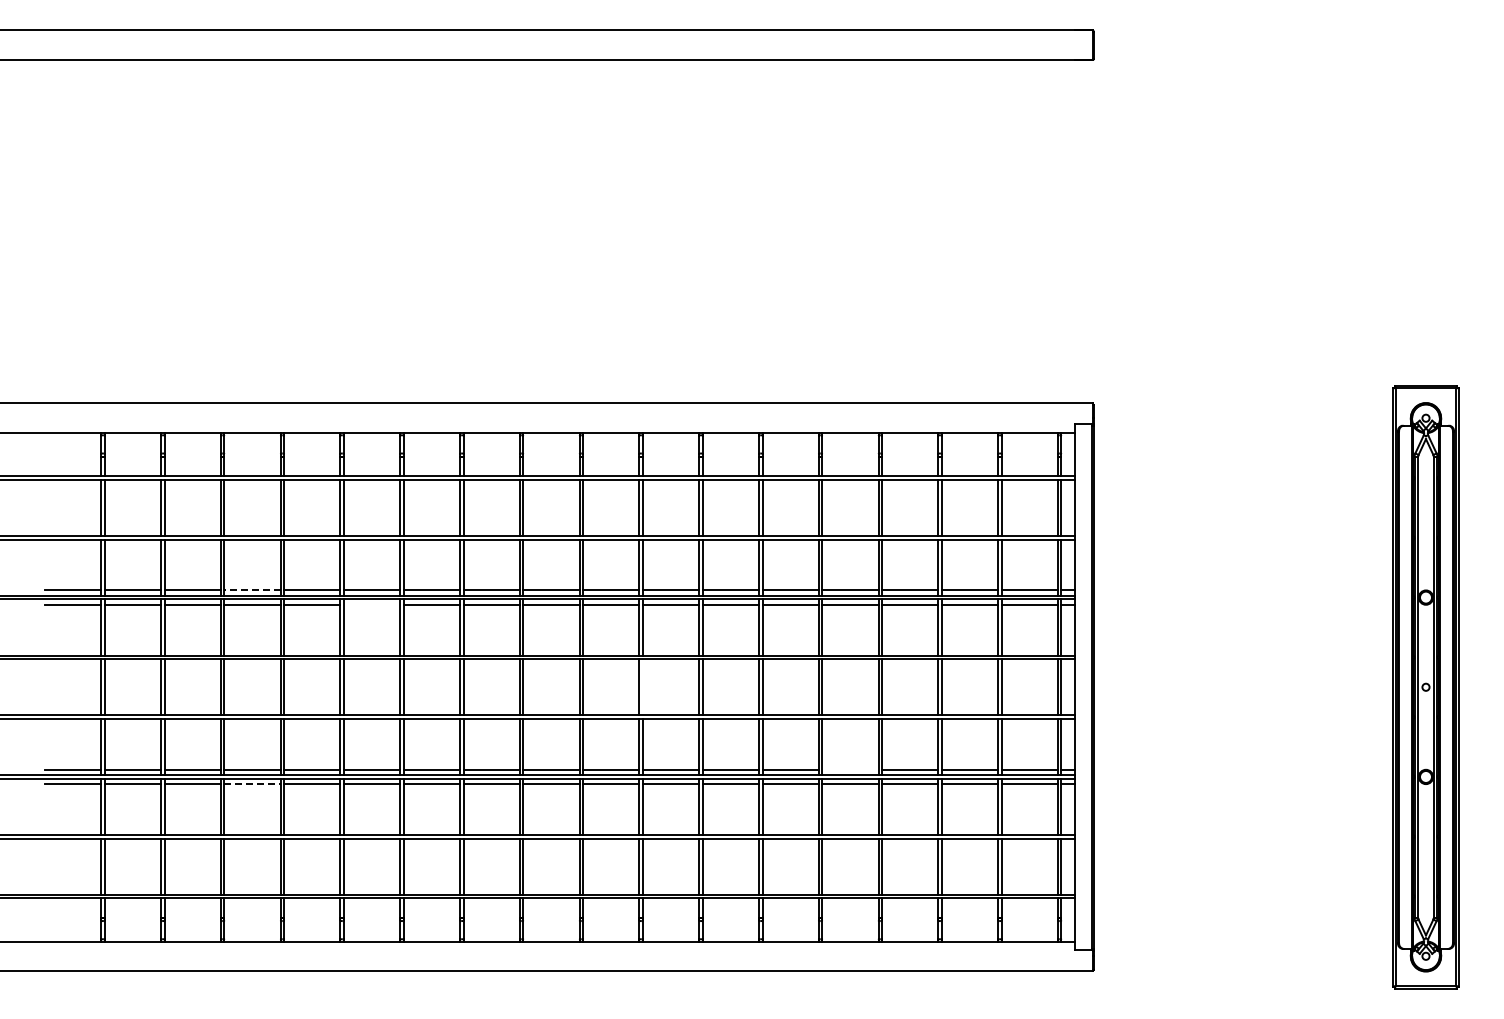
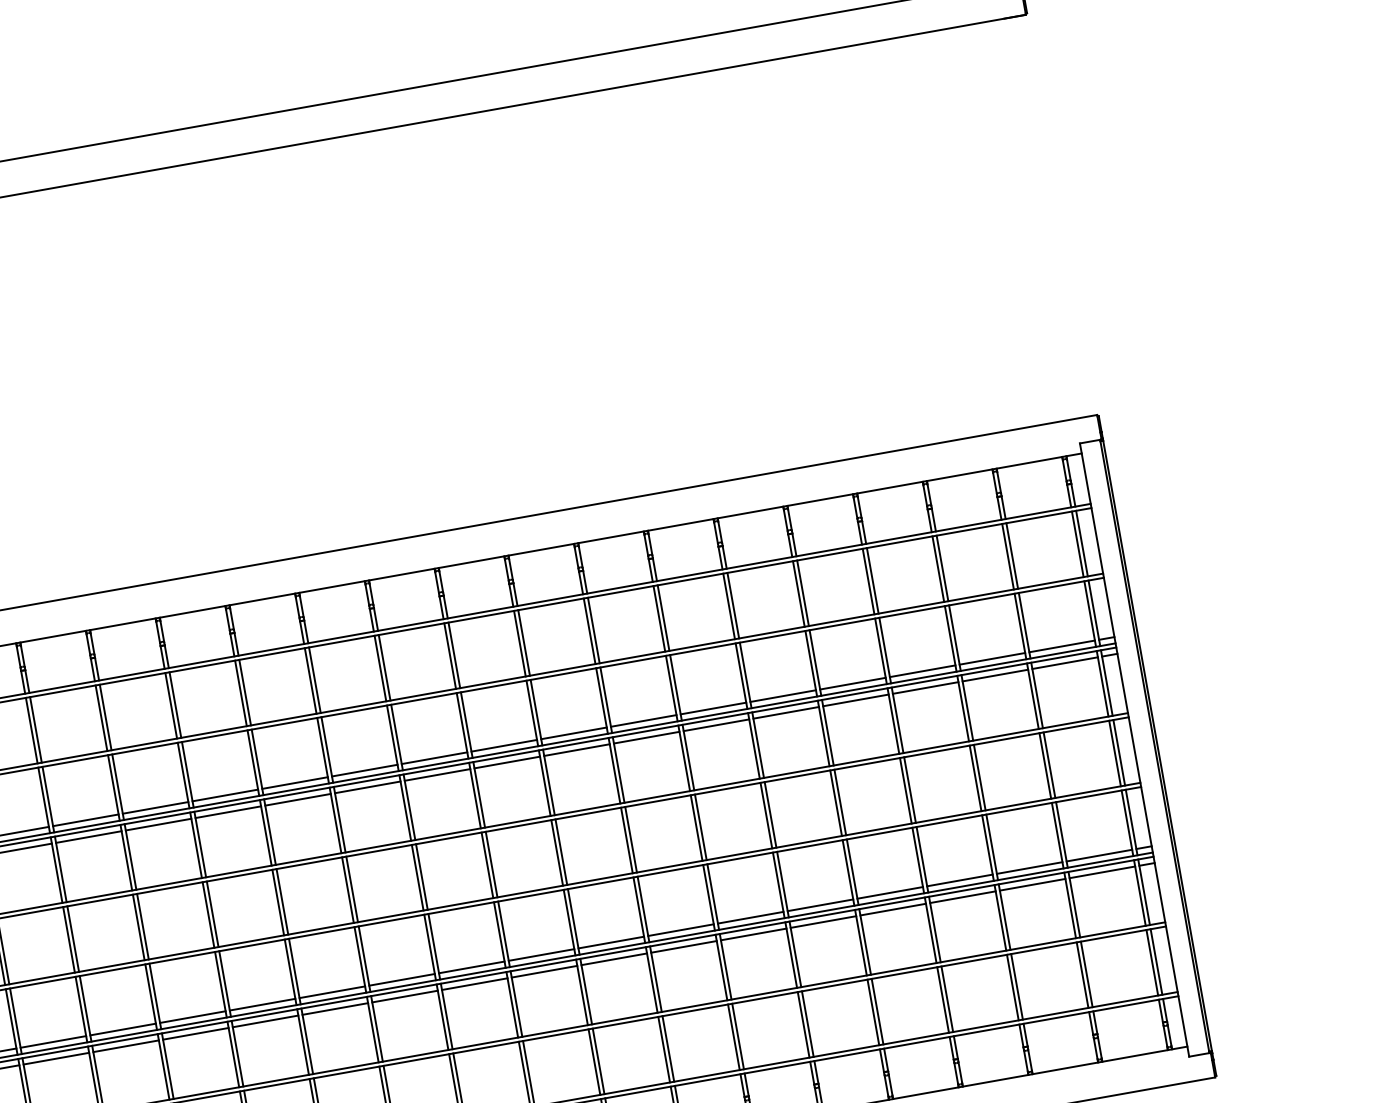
line: (252, 590) -> (155, 807), dashed -> solid
line: (372, 604) -> (298, 799), added
line: (642, 687) -> (630, 840), added
line: (850, 769) -> (890, 892), added
line: (253, 784) -> (197, 1034), dashed -> solid

